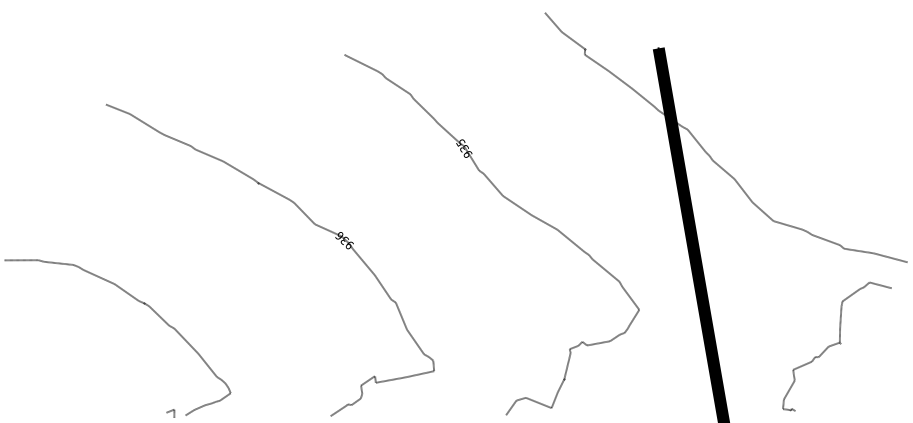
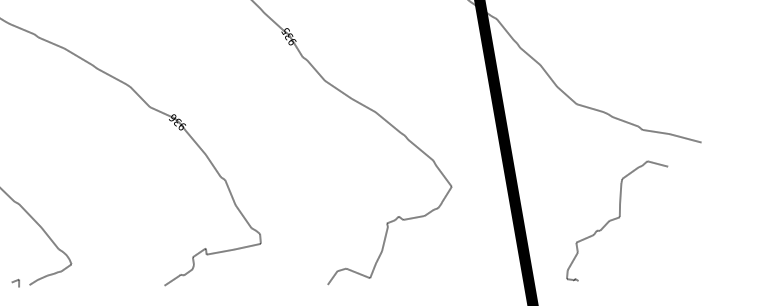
curve: (836, 344) -> (616, 219), moved

